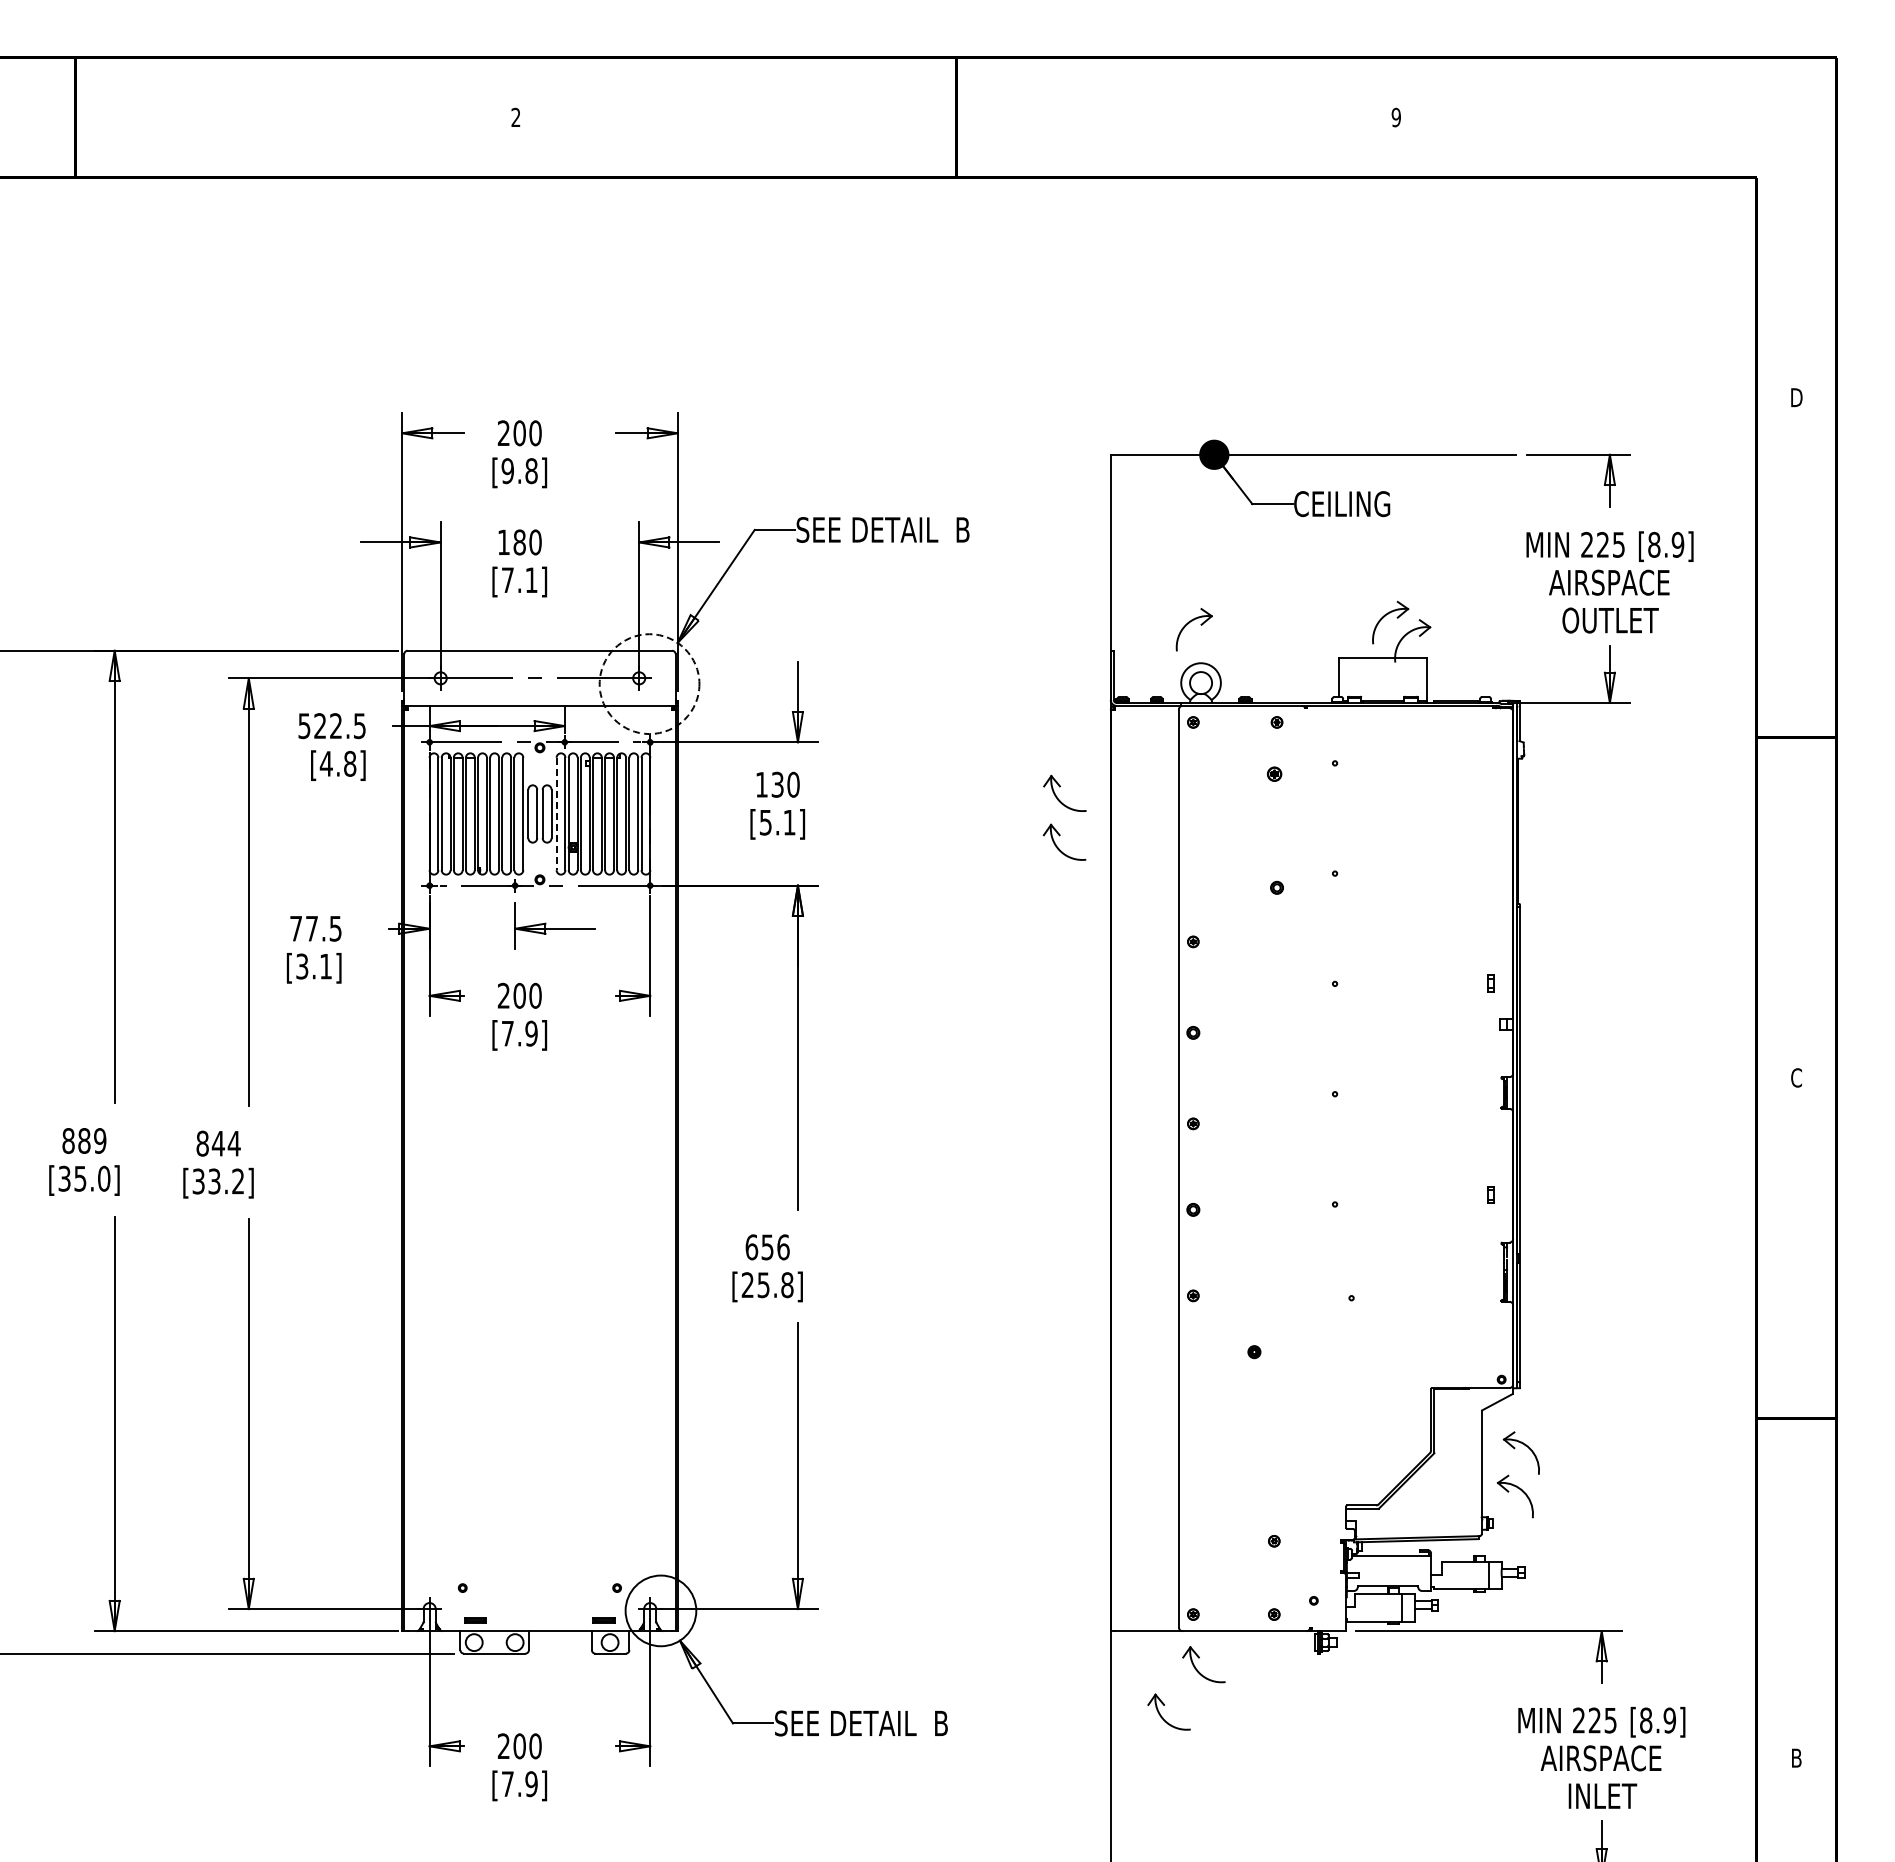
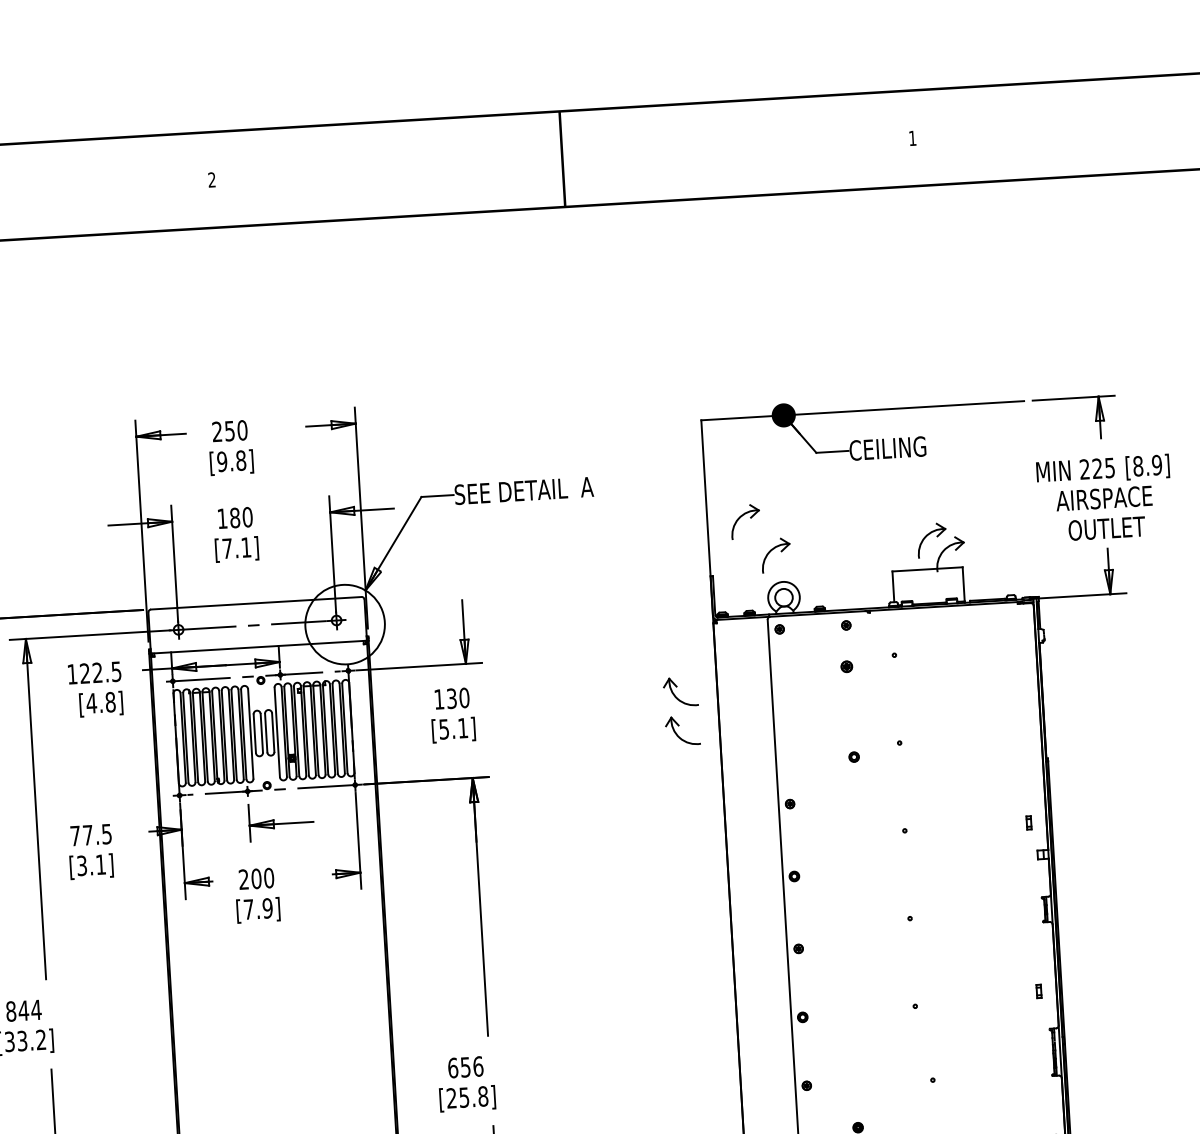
text: (1395, 117) -> (912, 138), 9 -> 1
text: (519, 433) -> (229, 431), 200 -> 250
text: (962, 529) -> (586, 486), SEE DETAIL  B -> SEE DETAIL  A
part: (1153, 579) -> (741, 517), added
circle: (649, 684) -> (345, 624), dashed -> solid
text: (304, 726) -> (72, 674), 522.5 -> 122.5
line: (556, 814) -> (277, 732), dashed -> solid

